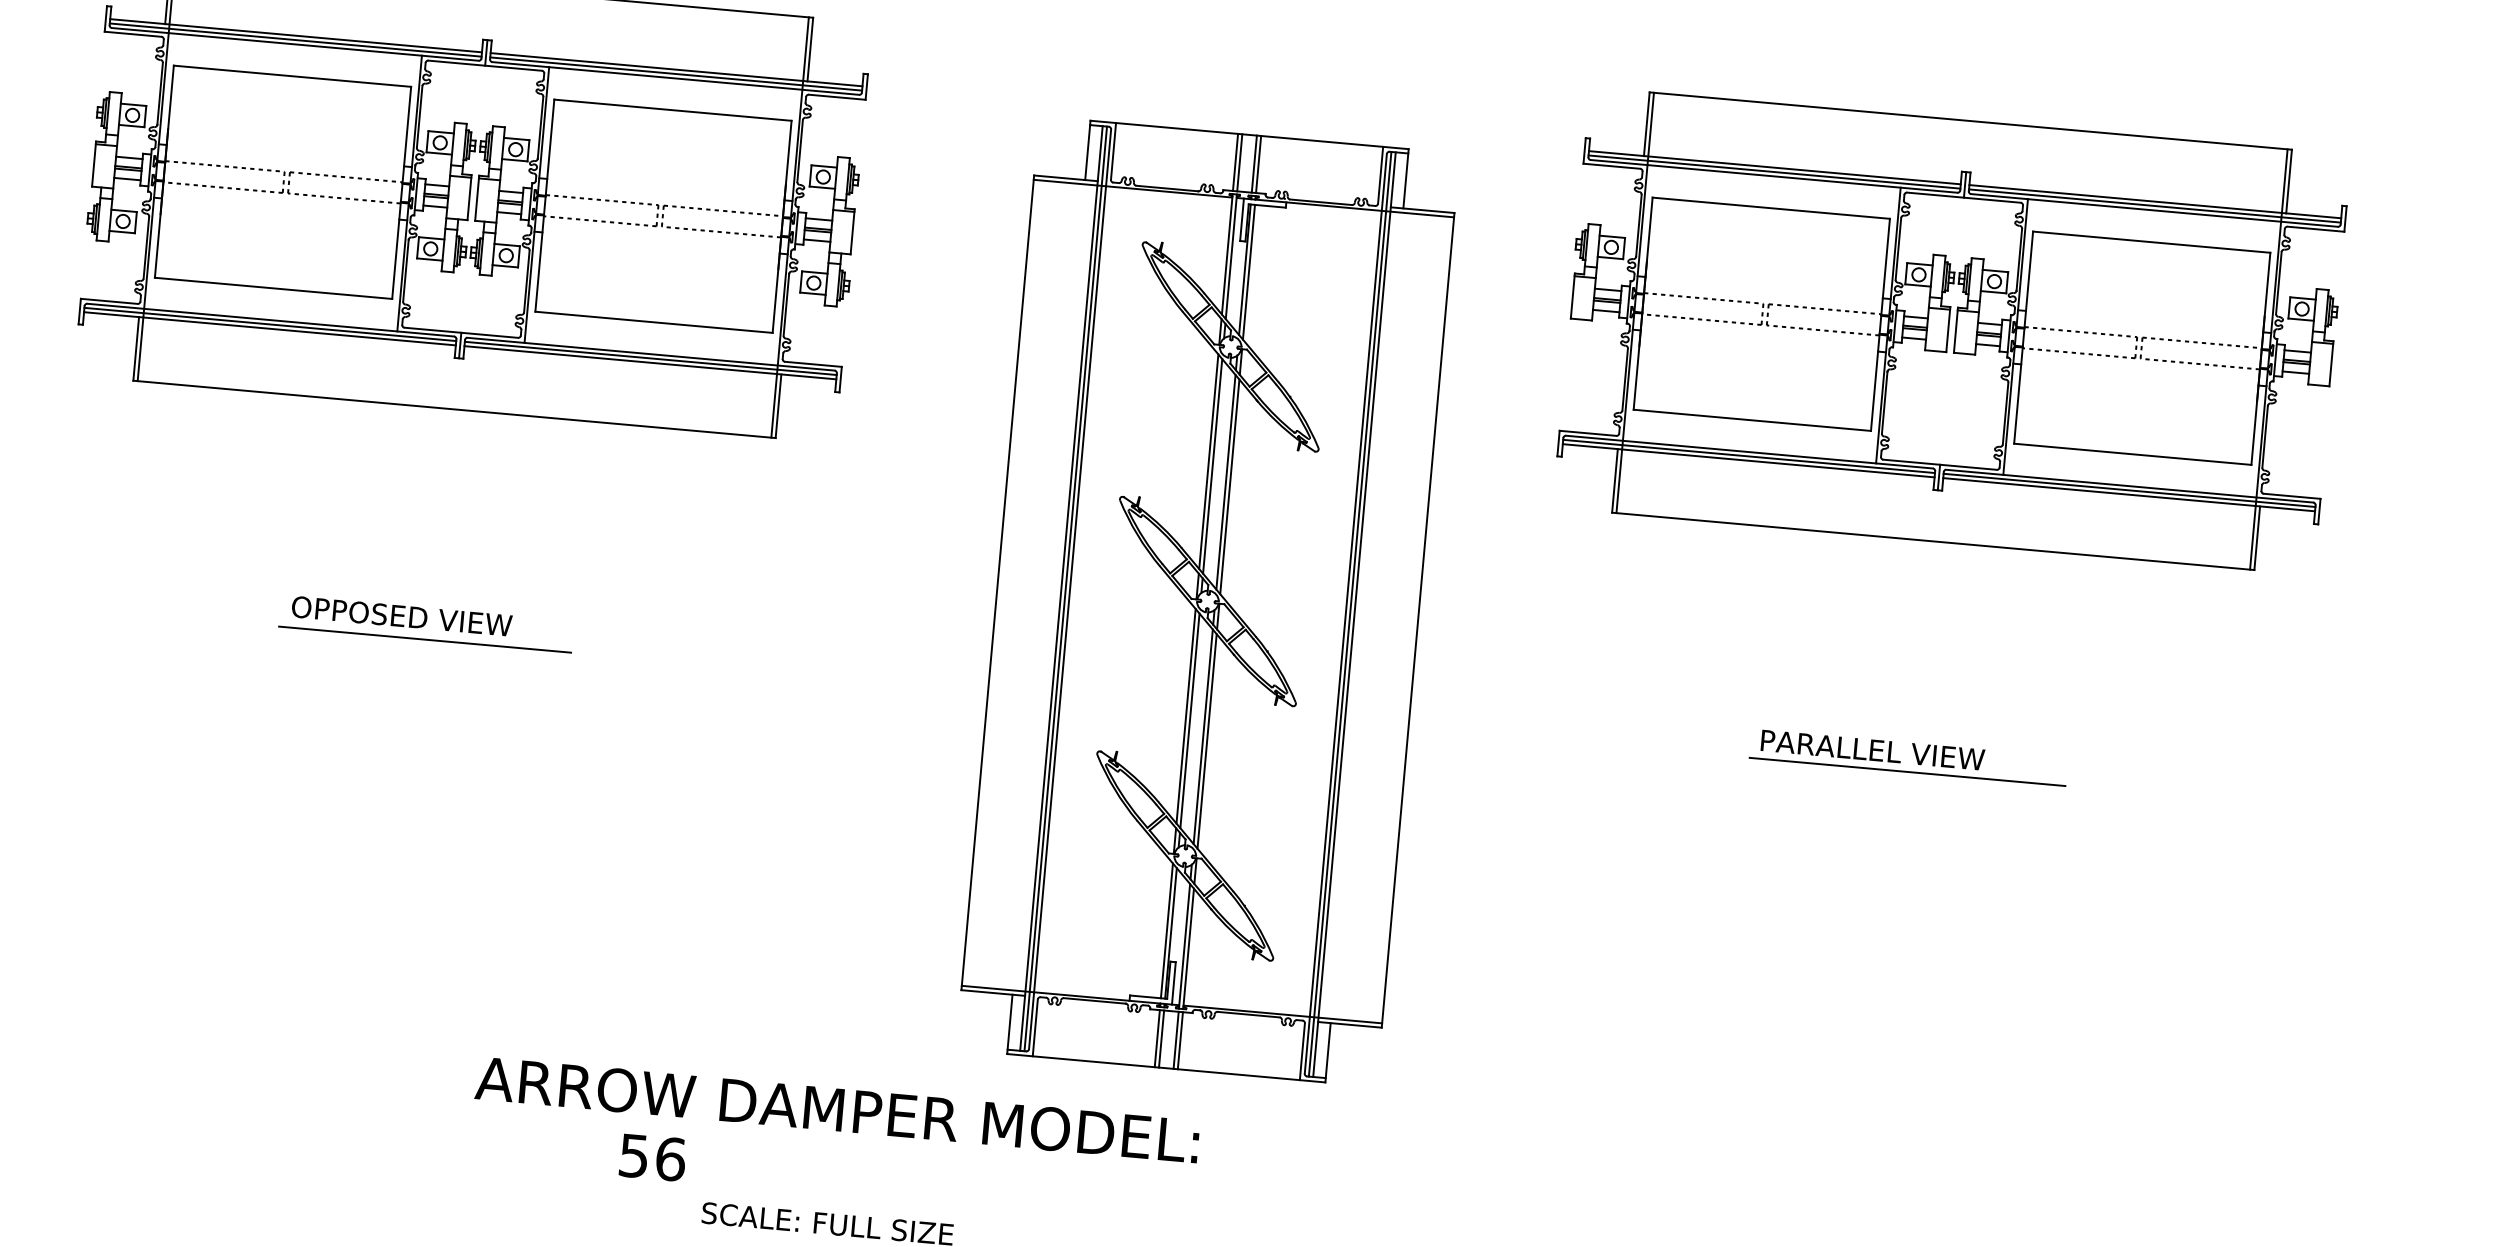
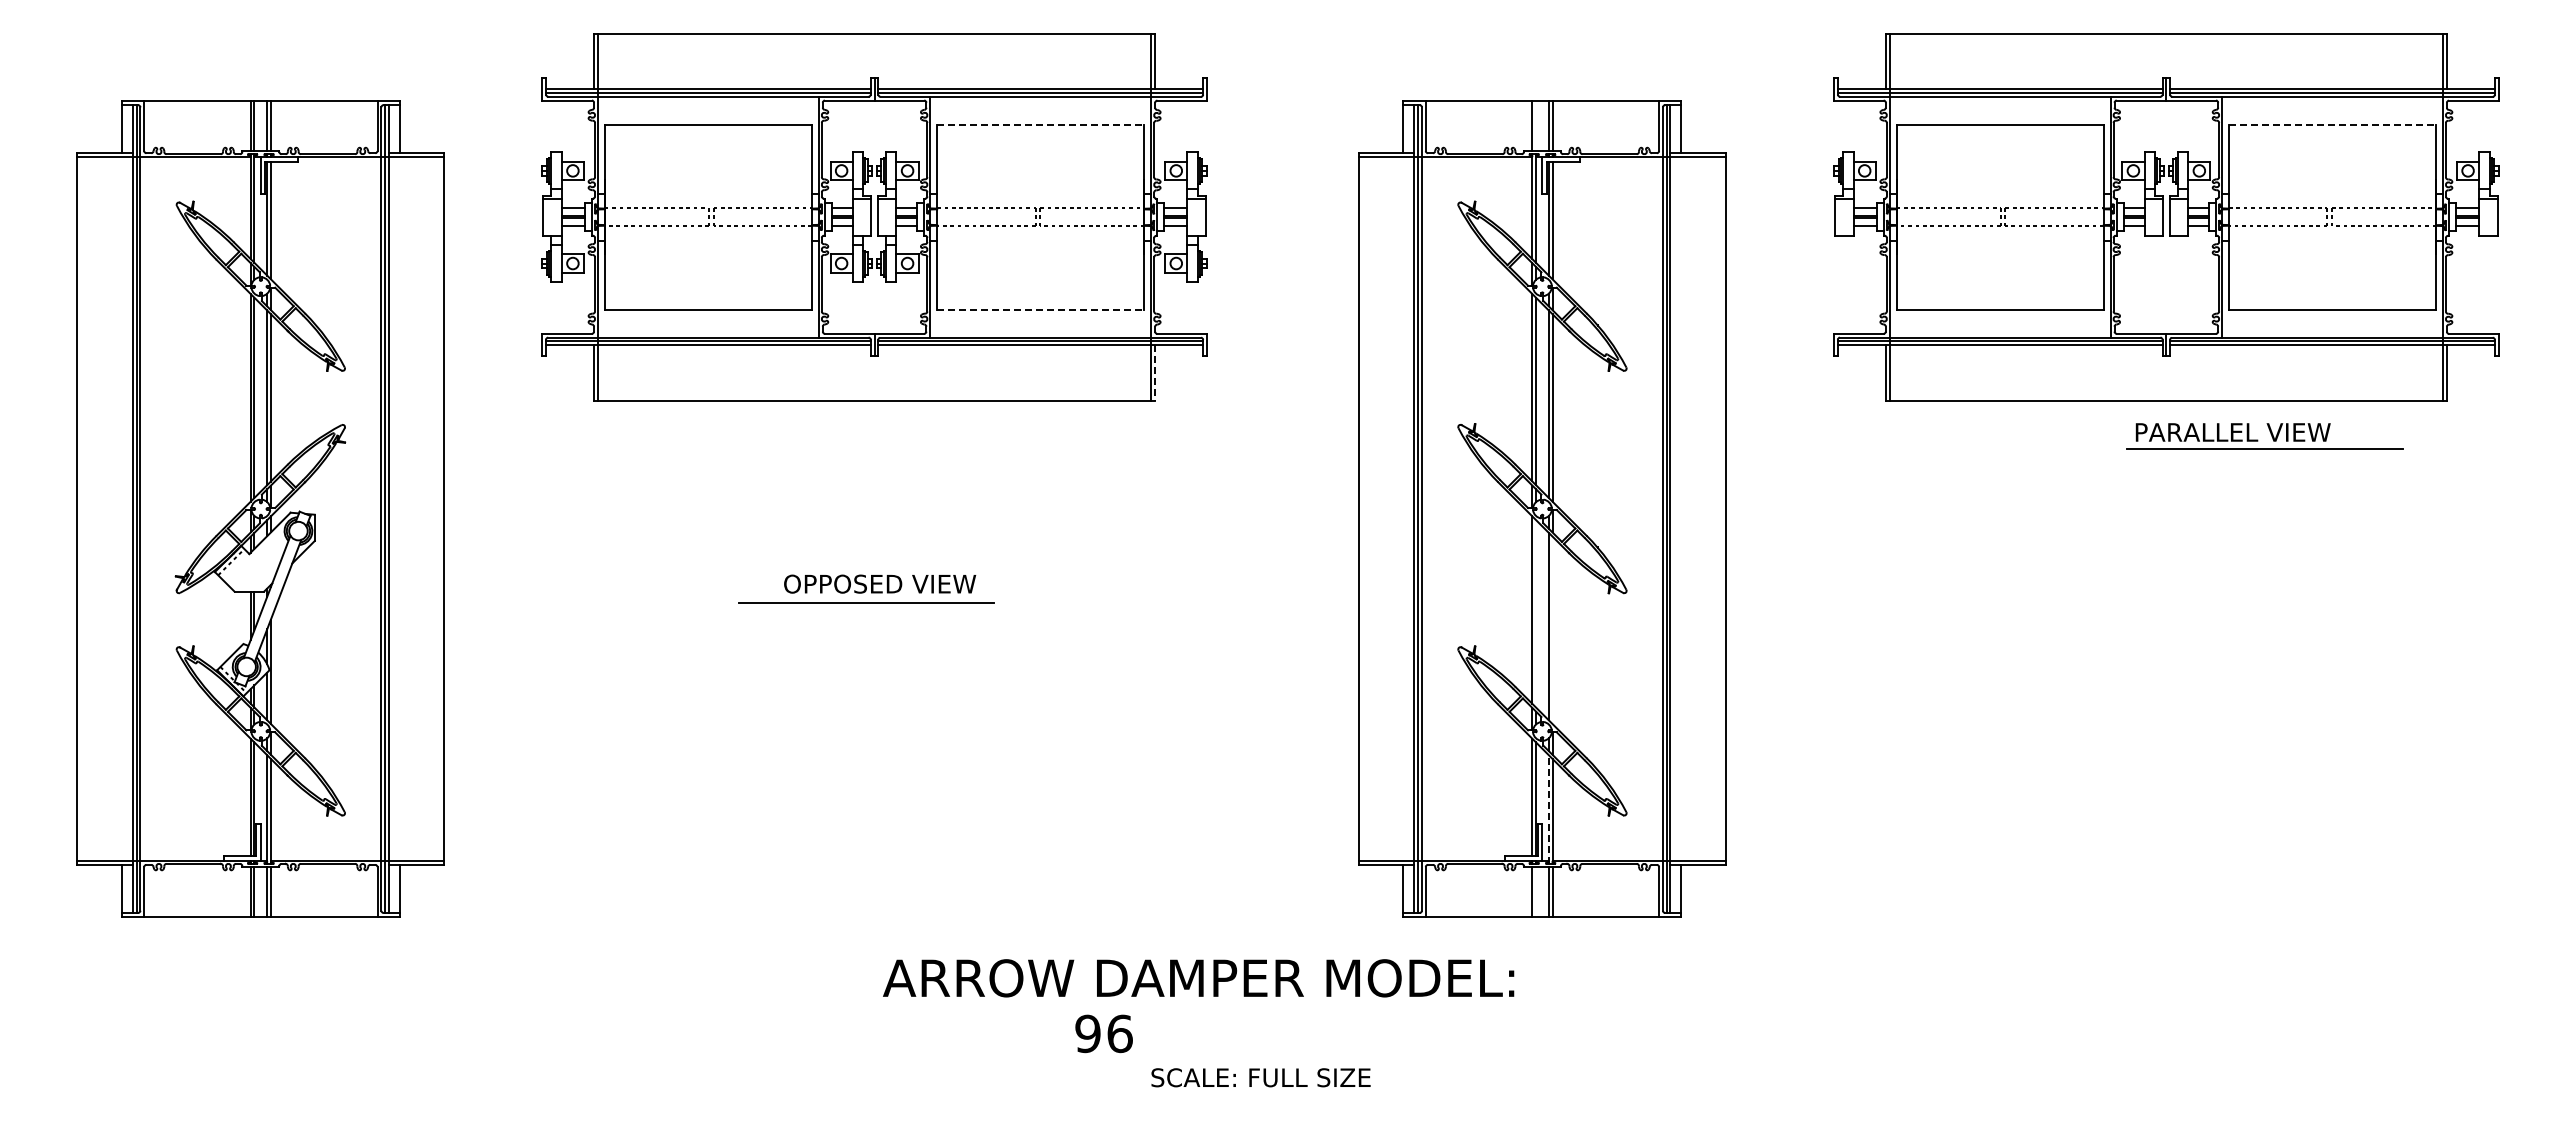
line: (672, 110) -> (1040, 124), solid -> dashed
line: (1240, 163) -> (1536, 126), removed
line: (2151, 242) -> (2332, 124), solid -> dashed
line: (653, 321) -> (1040, 309), solid -> dashed
line: (778, 406) -> (1155, 373), solid -> dashed
text: (402, 615) -> (880, 583), moved
line: (1190, 720) -> (1536, 613), removed
line: (1207, 740) -> (1552, 629), removed
part: (1915, 756) -> (2270, 434), moved
line: (1184, 946) -> (1548, 809), solid -> dashed
line: (1162, 1038) -> (1536, 891), removed
text: (837, 1110) -> (1198, 978), moved
text: (633, 1155) -> (1087, 1033), 56 -> 96

